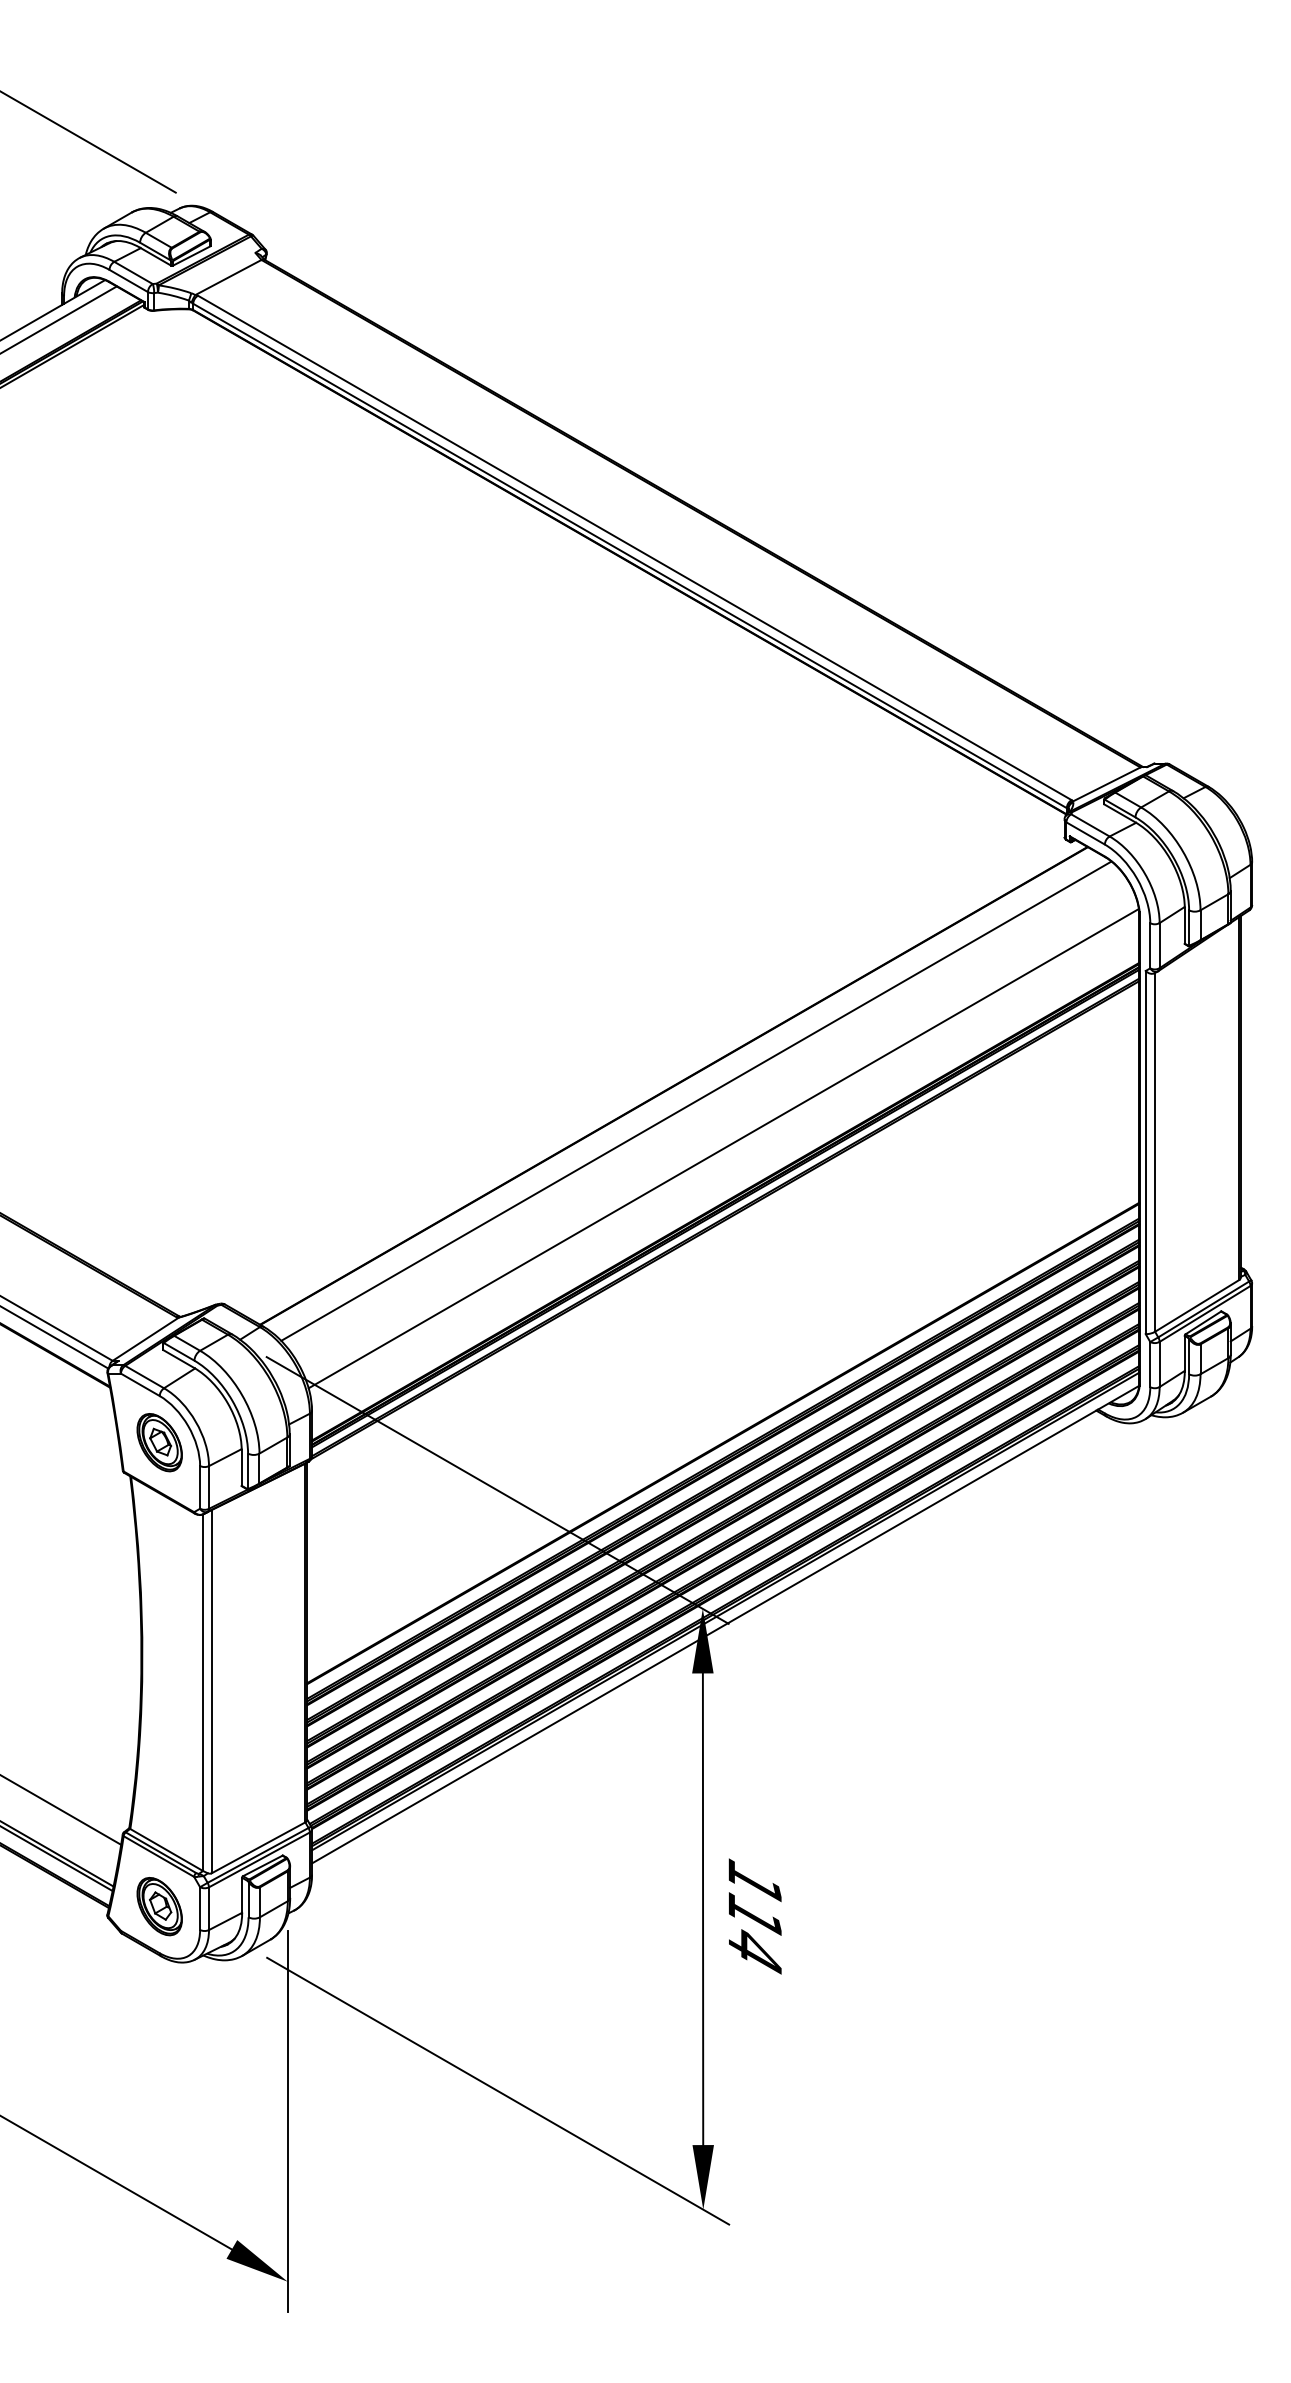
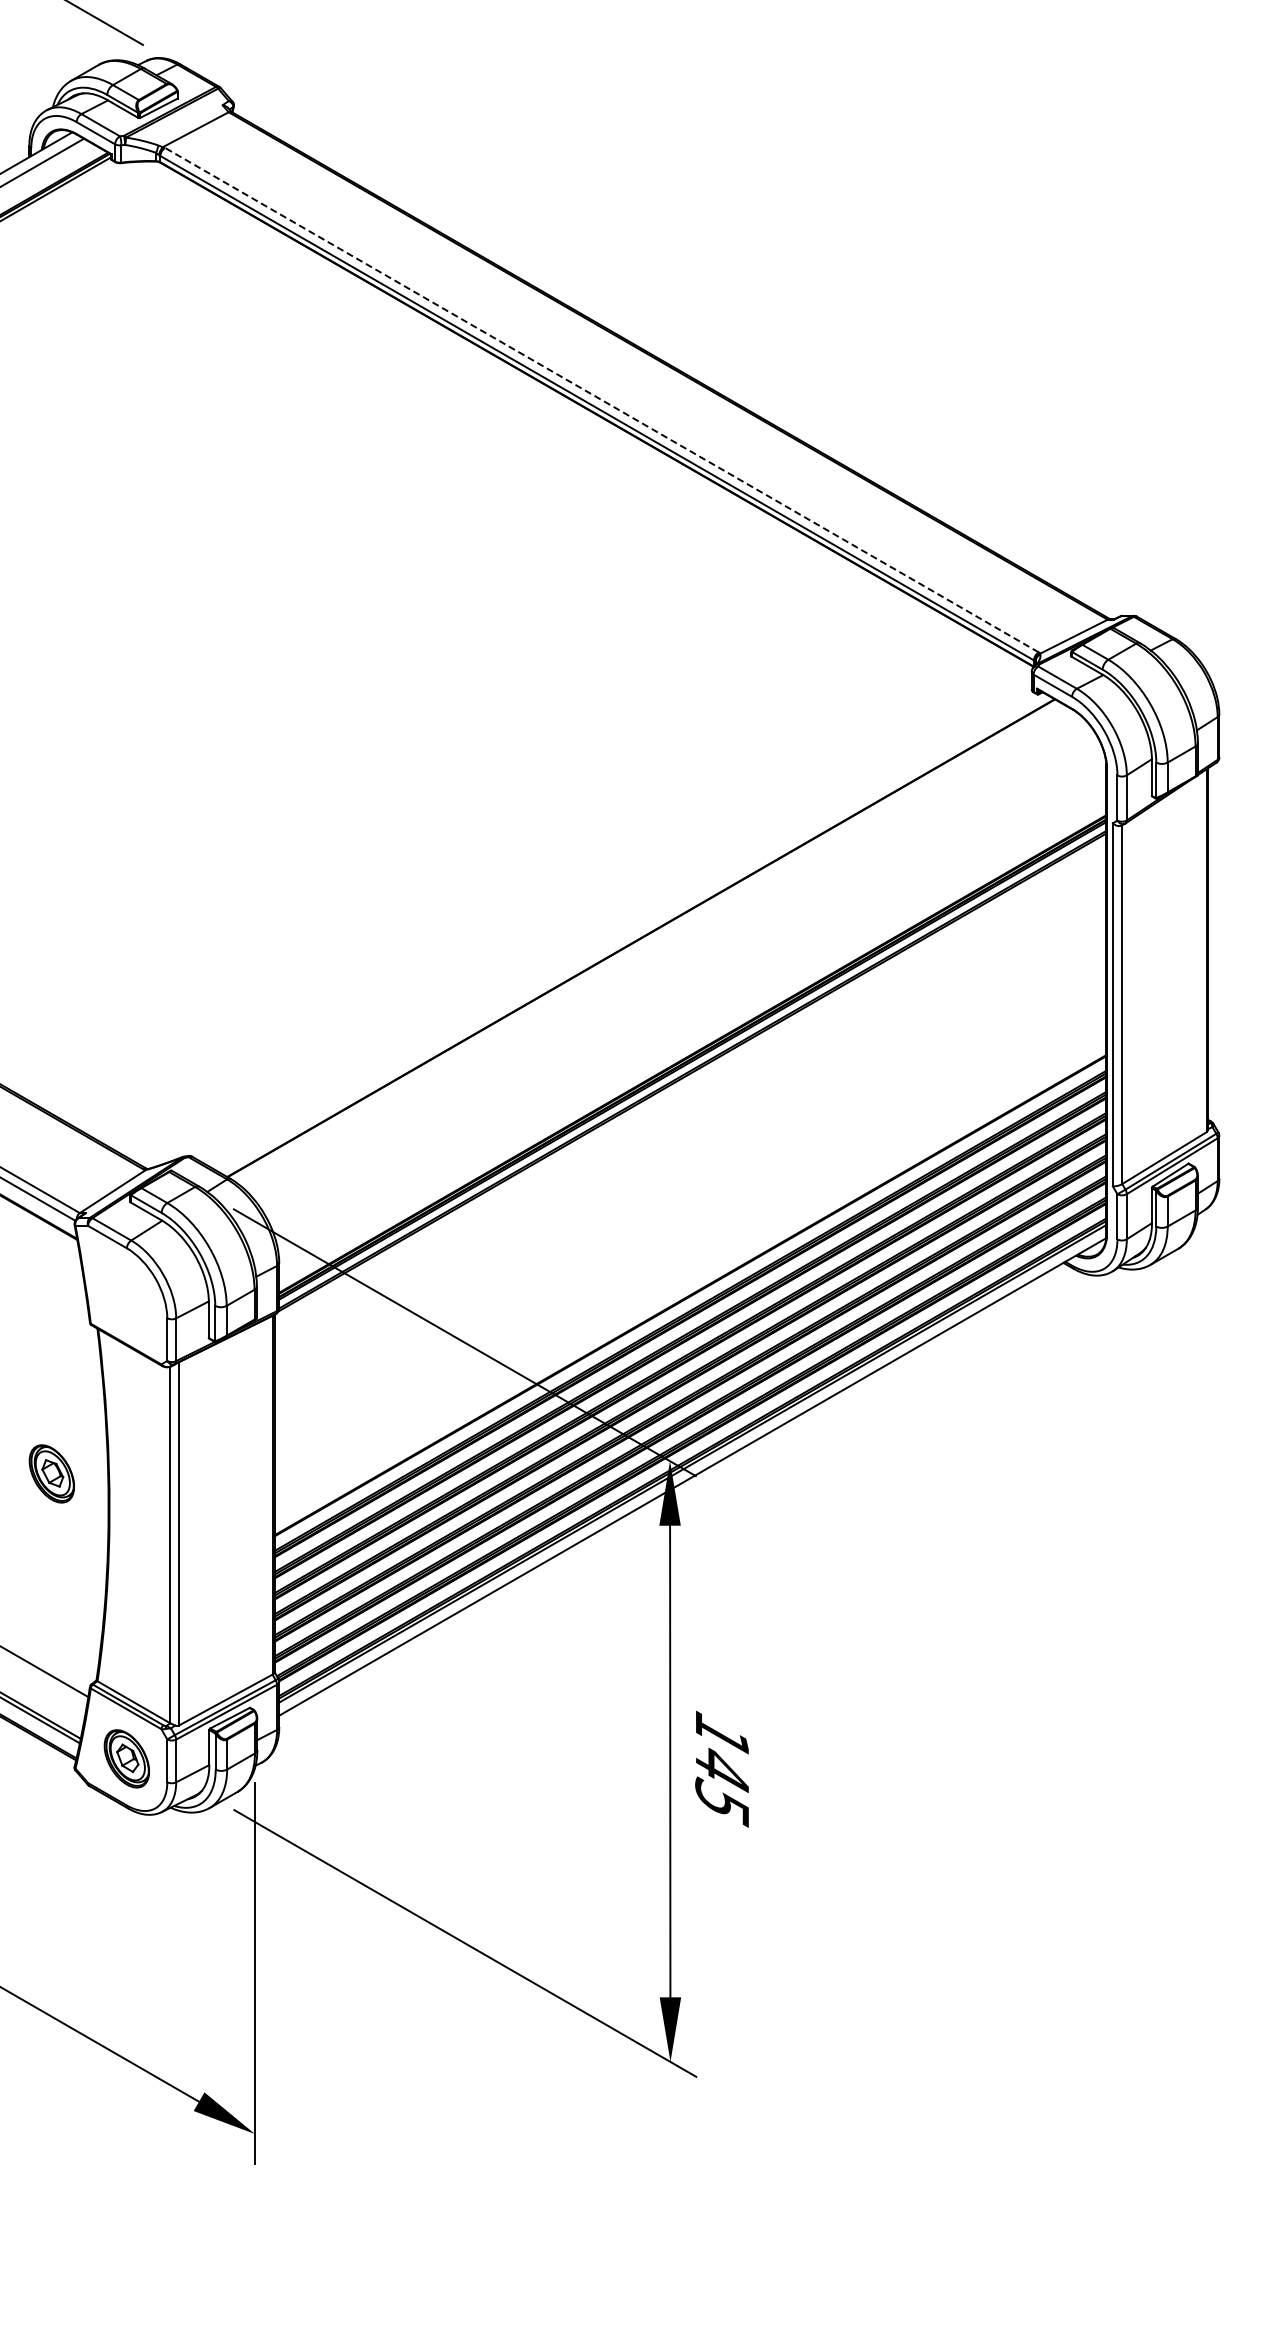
line: (634, 547) -> (601, 399), solid -> dashed
line: (696, 1100) -> (663, 952), removed
line: (723, 1148) -> (690, 1000), removed
part: (159, 1442) -> (51, 1473), moved
text: (754, 1933) -> (721, 1785), 114 -> 145

